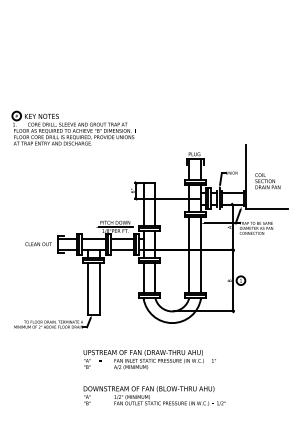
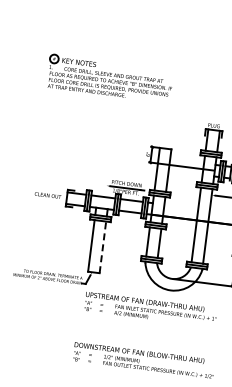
part: (73, 127) -> (109, 77), moved
line: (99, 288) -> (102, 247), solid -> dashed
text: (149, 359) -> (150, 309), moved

